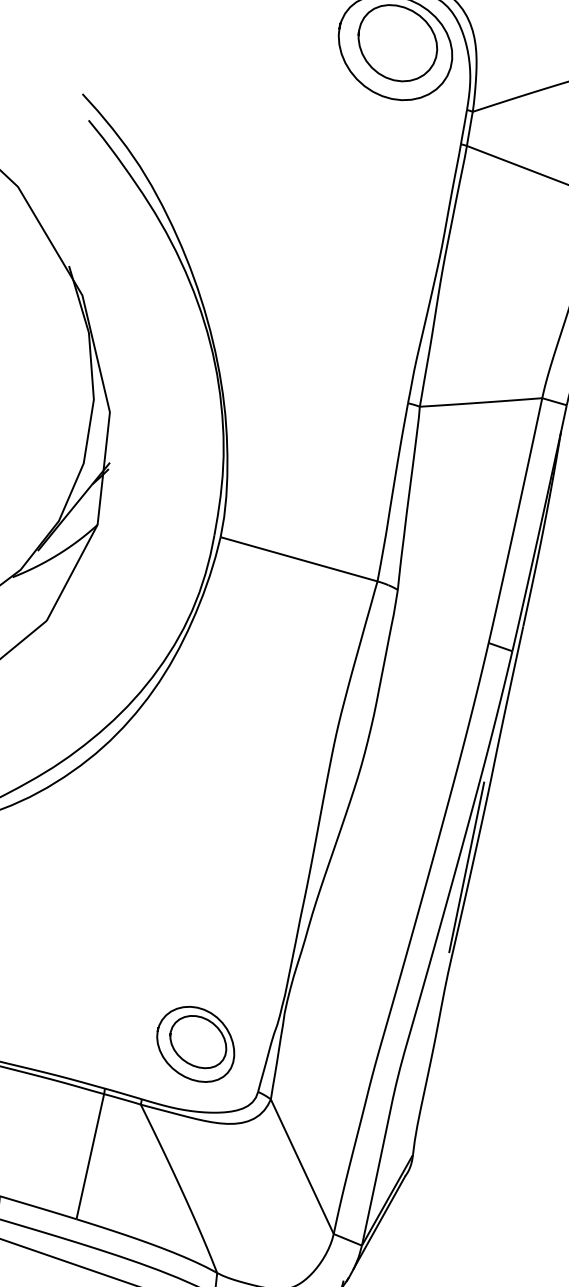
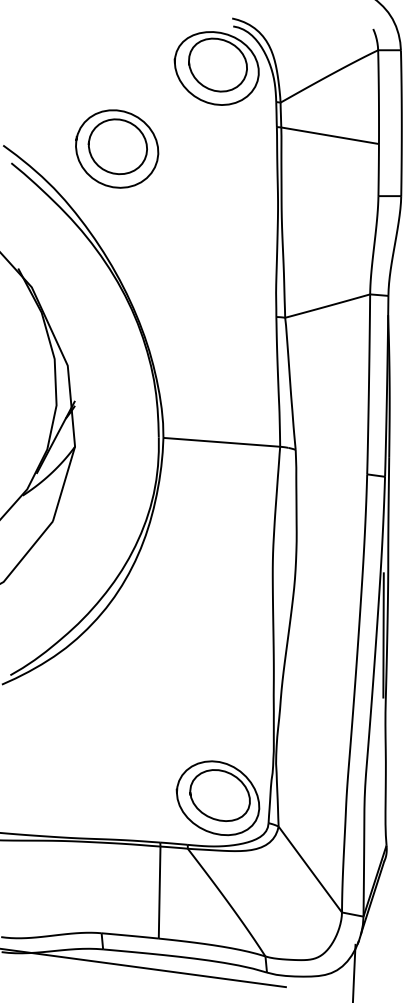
part: (237, 129) -> (117, 148), added
part: (195, 1044) -> (217, 798), size x1.43

